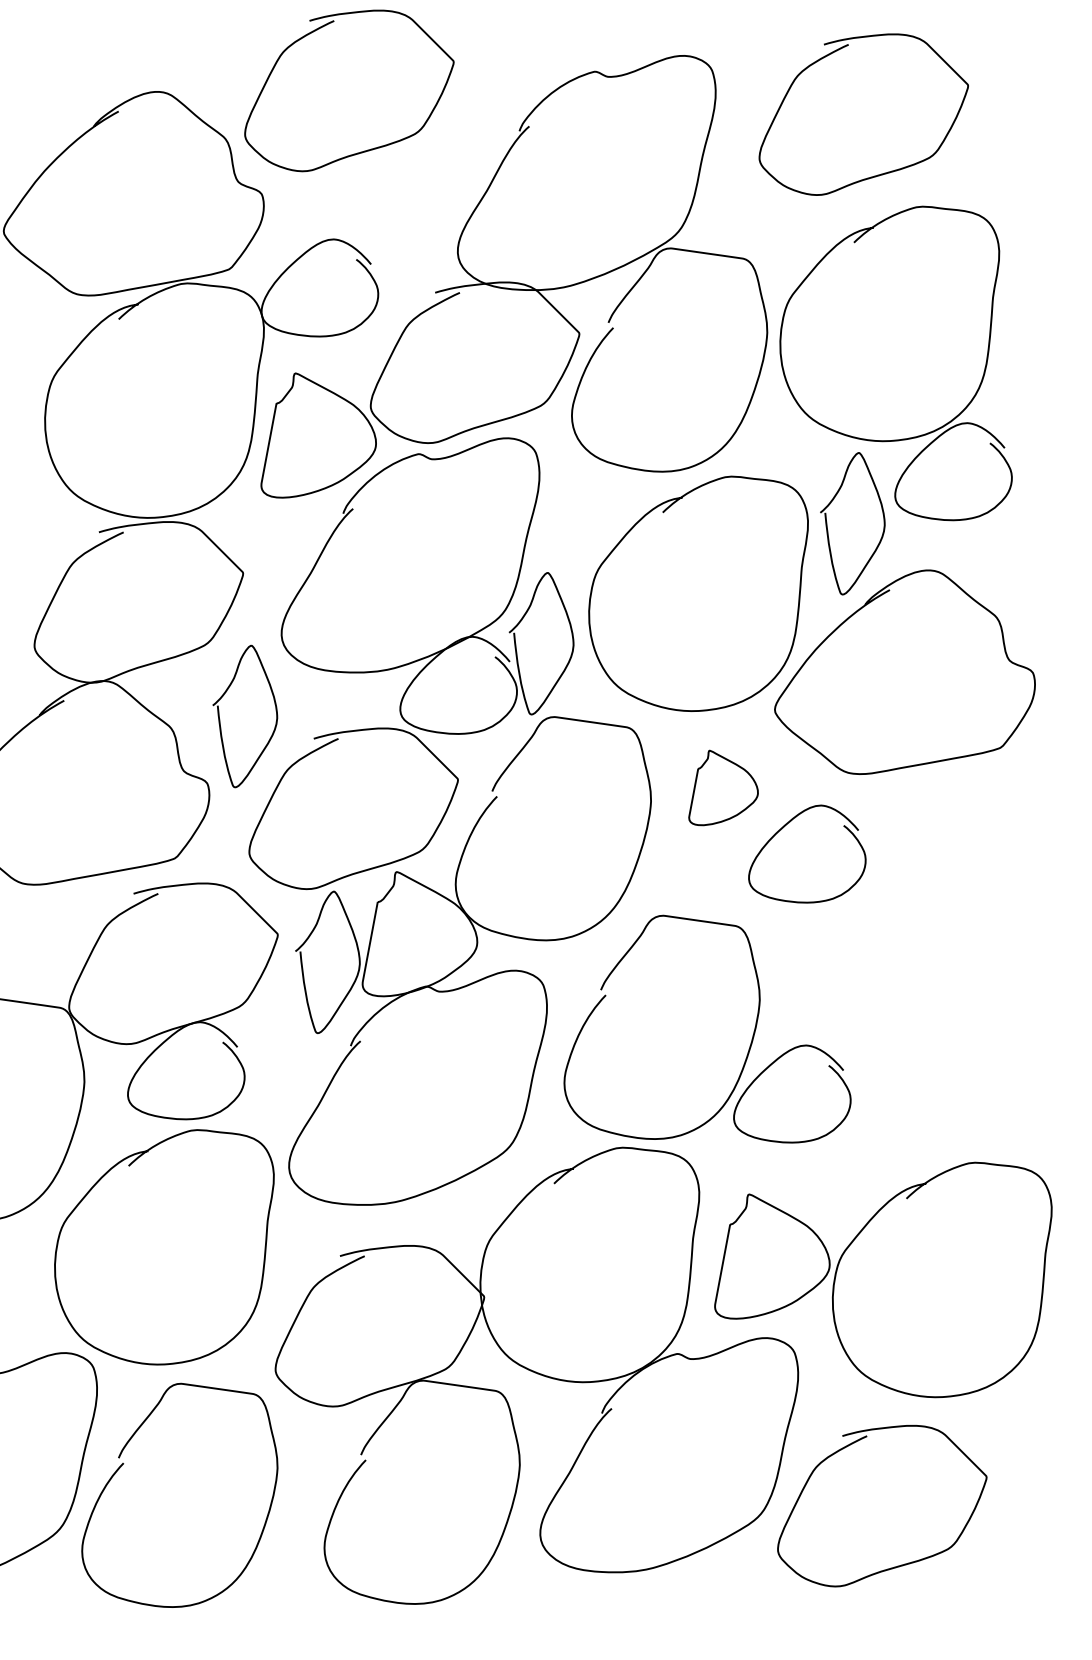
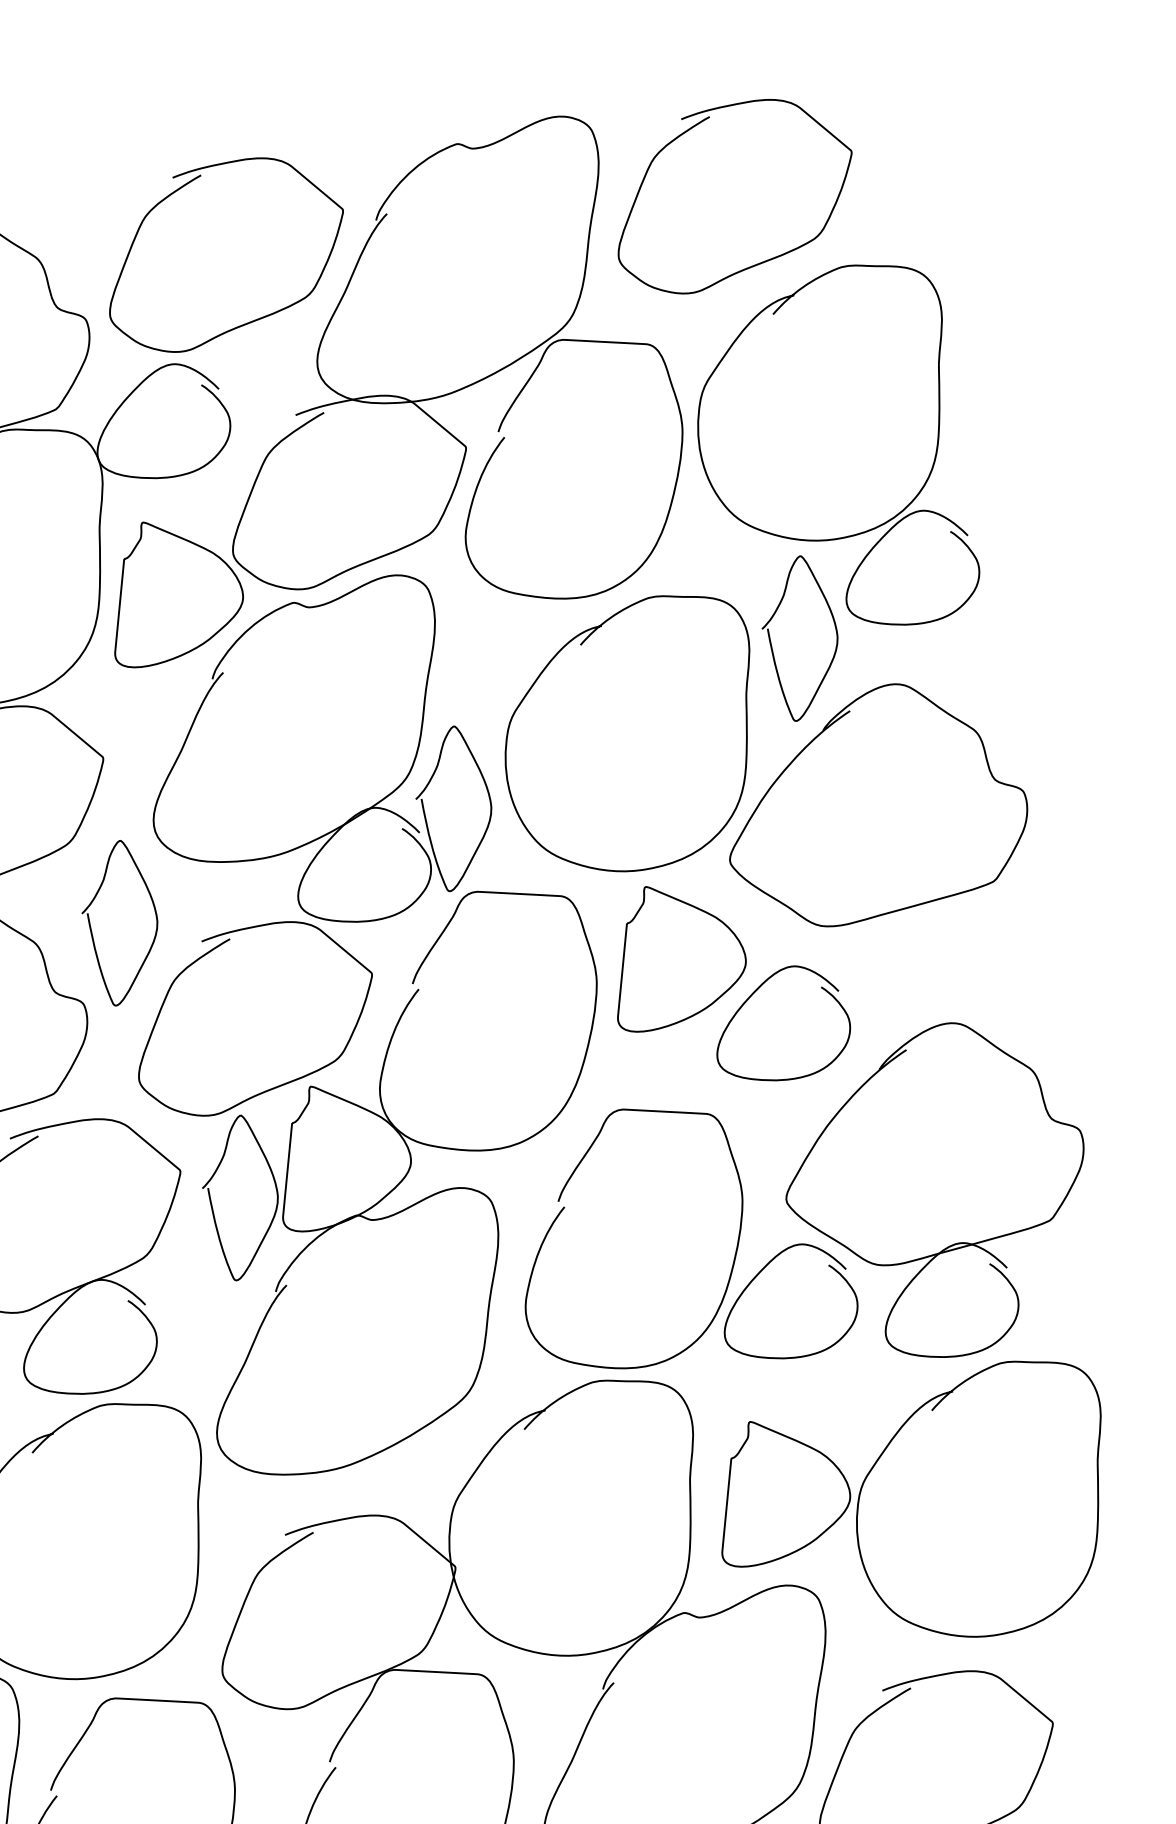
curve: (367, 149) -> (252, 320), moved
curve: (877, 174) -> (756, 263), moved
part: (723, 787) -> (678, 955), size x1.67
part: (927, 1009) -> (936, 1190), added

